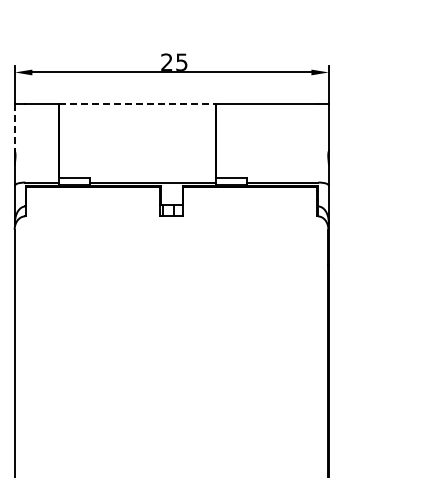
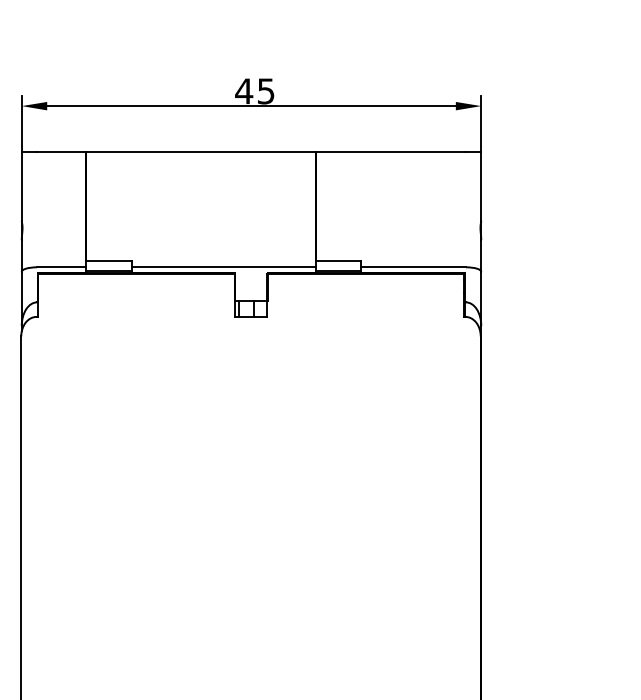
text: (166, 61) -> (243, 90), 25 -> 45
line: (137, 104) -> (201, 153), dashed -> solid
line: (15, 127) -> (22, 186), dashed -> solid

